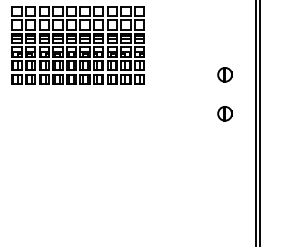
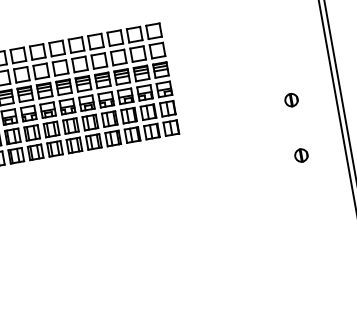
part: (224, 74) -> (290, 99), size x0.62
part: (224, 113) -> (300, 155), size x0.62

